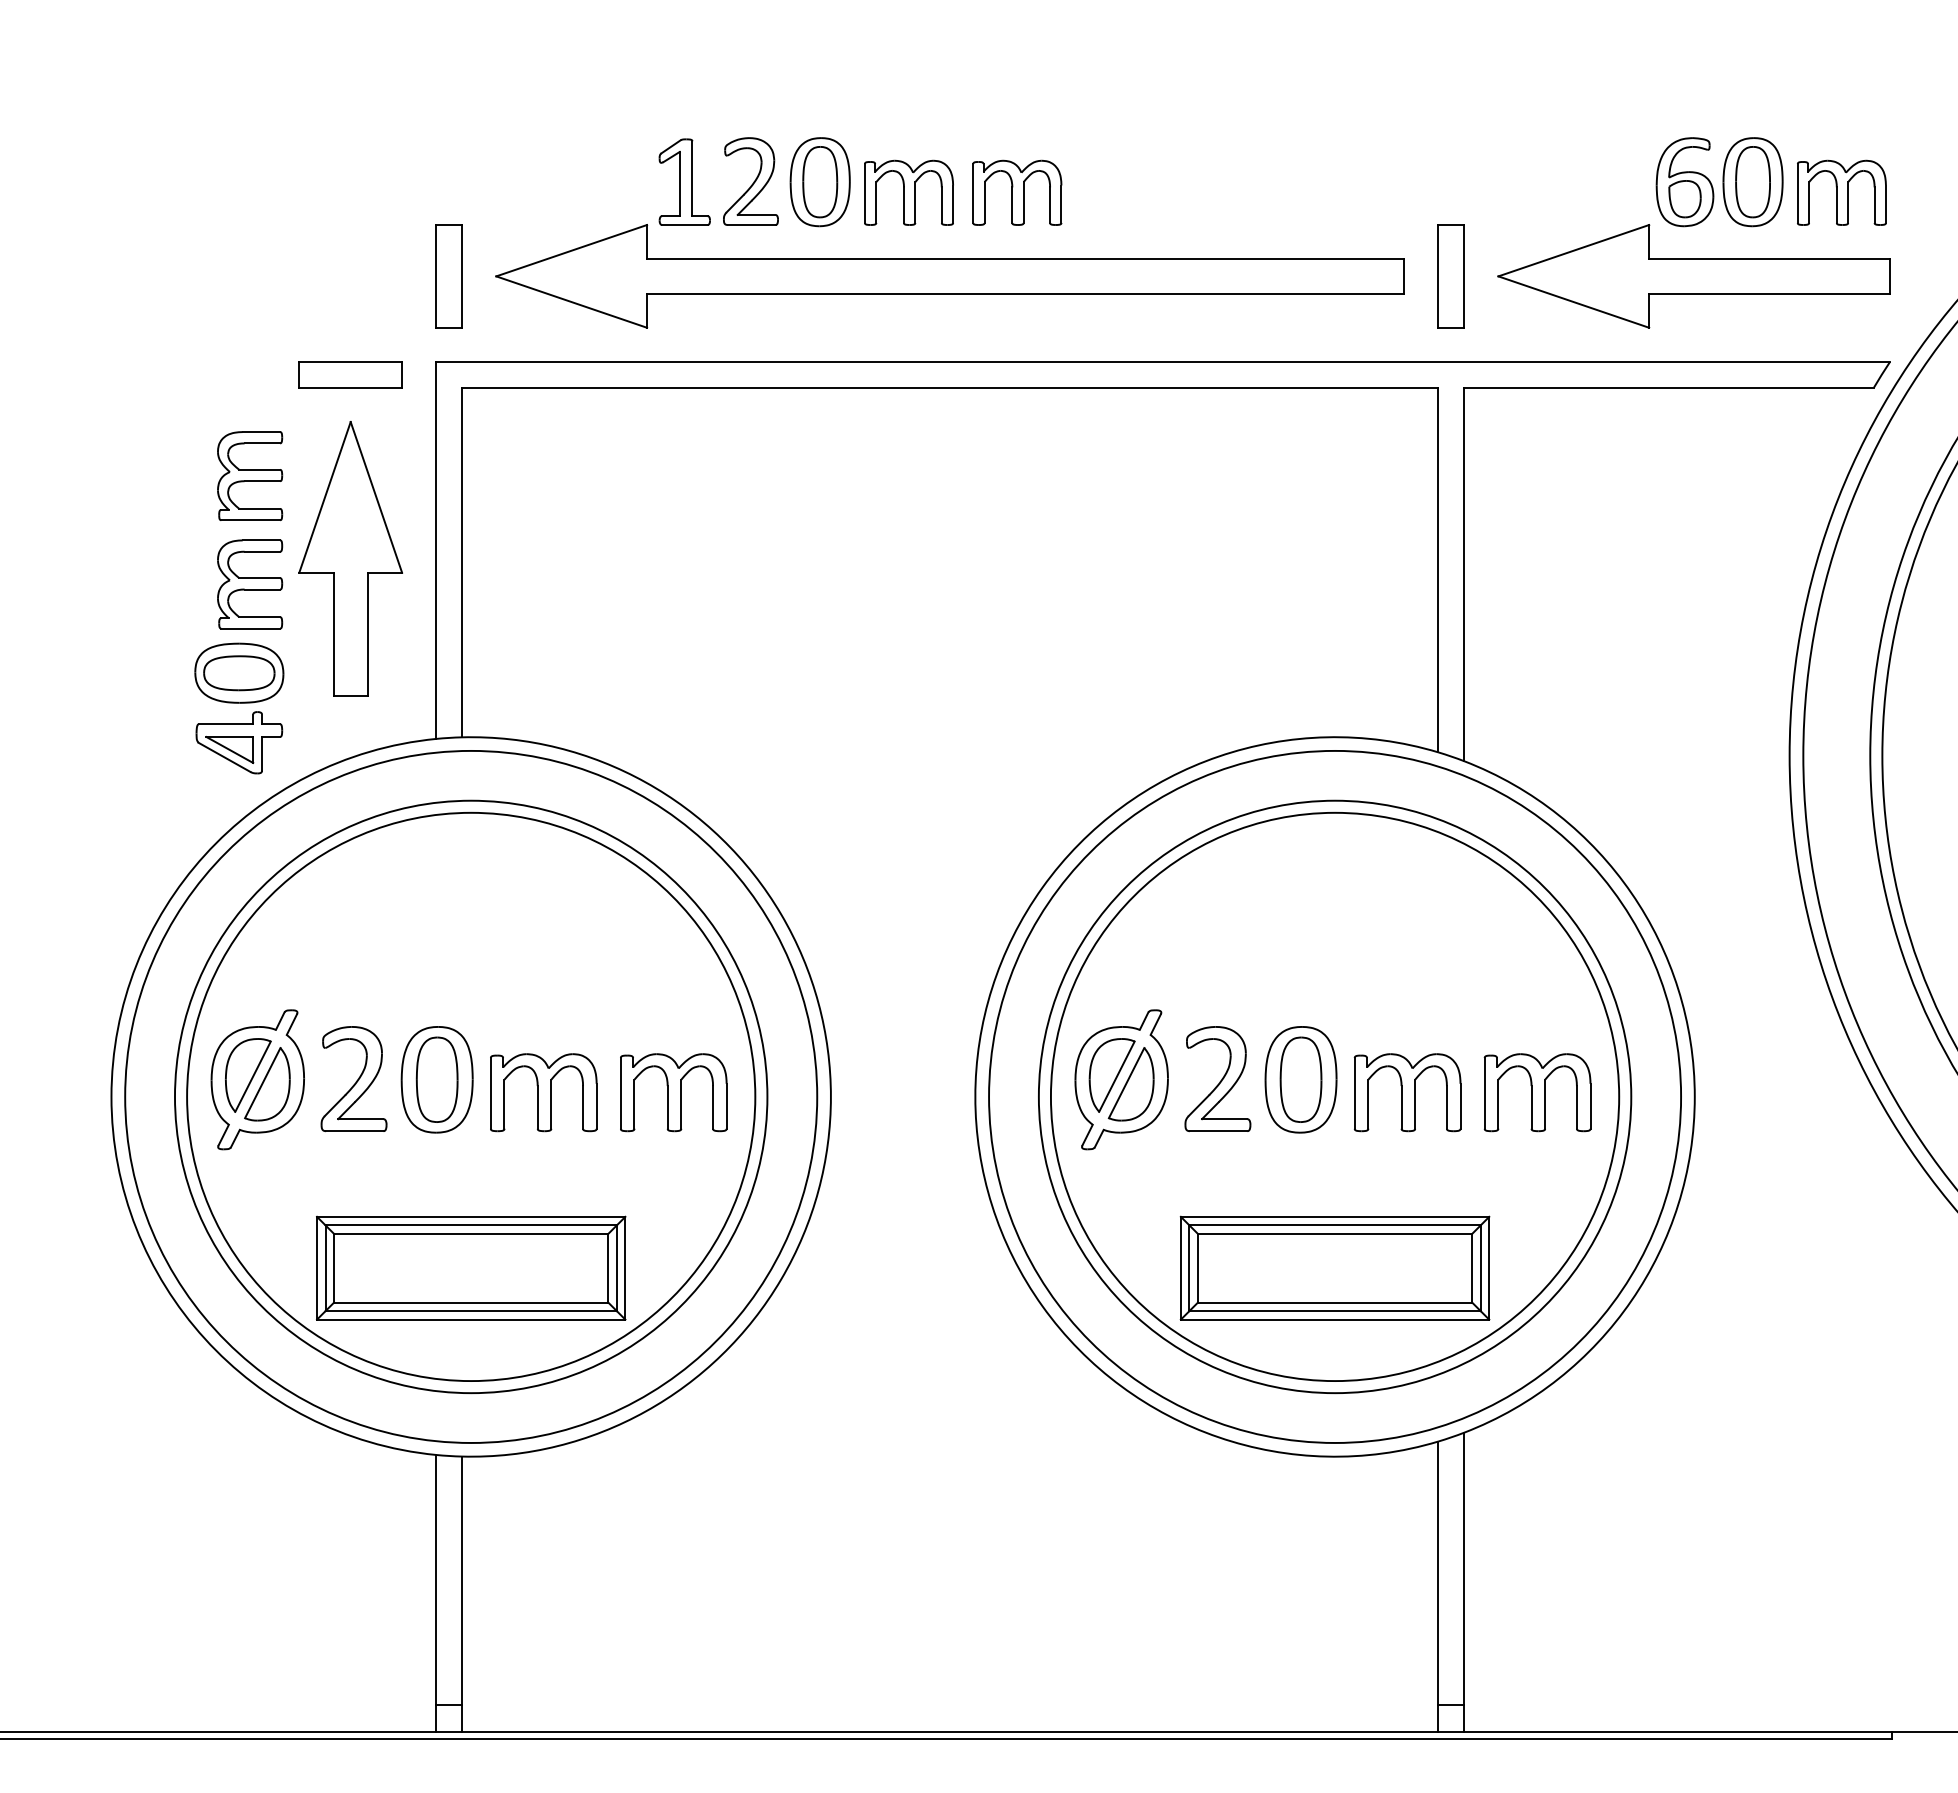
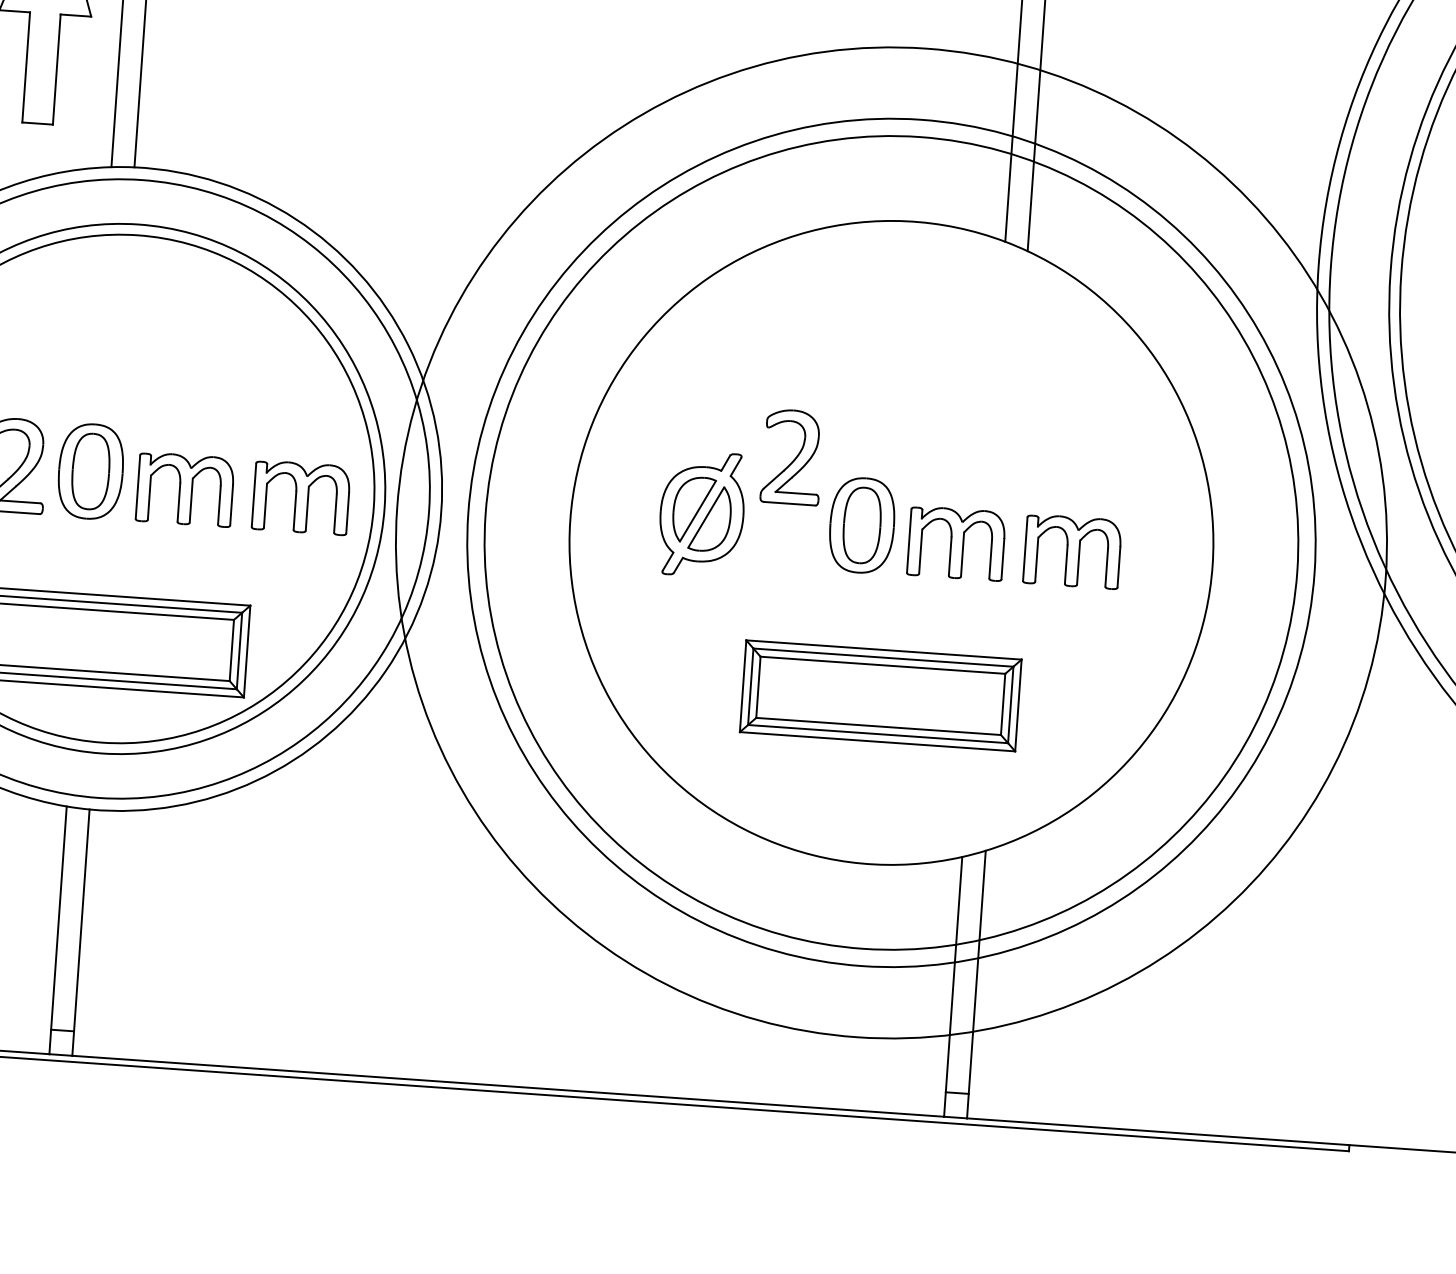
part: (1217, 1079) -> (791, 457), moved
circle: (1334, 1096) -> (890, 542), size x1.6
circle: (1334, 1096) -> (890, 542), size x1.6
circle: (1335, 1096) -> (891, 542), size x1.6

